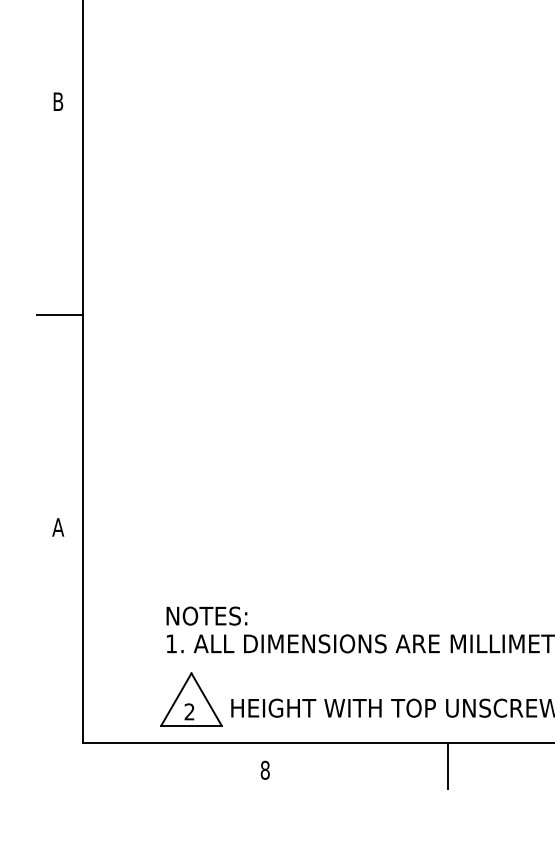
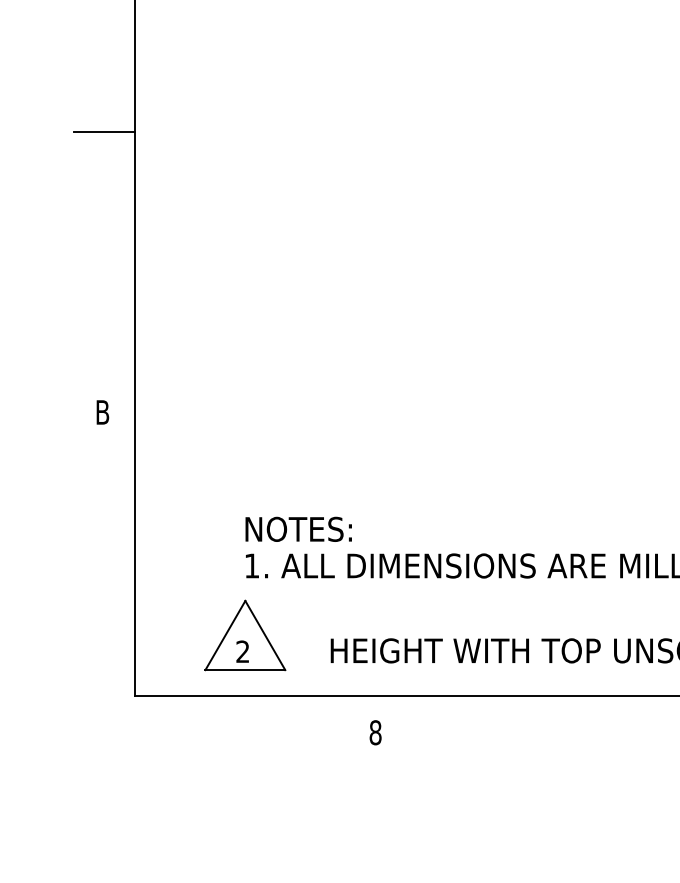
text: (58, 527) -> (102, 412), A -> B
part: (191, 699) -> (245, 635), moved
line: (447, 765) -> (615, 726), removed

